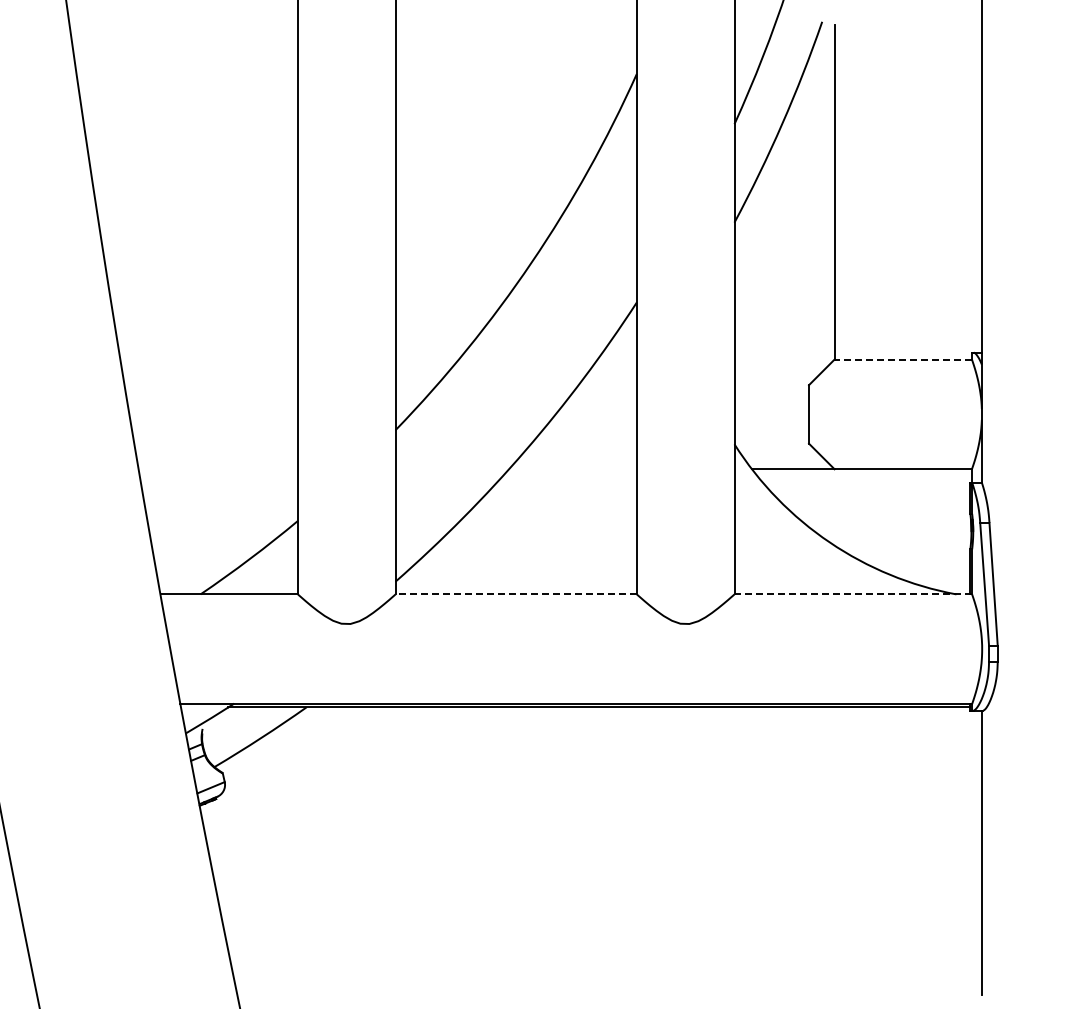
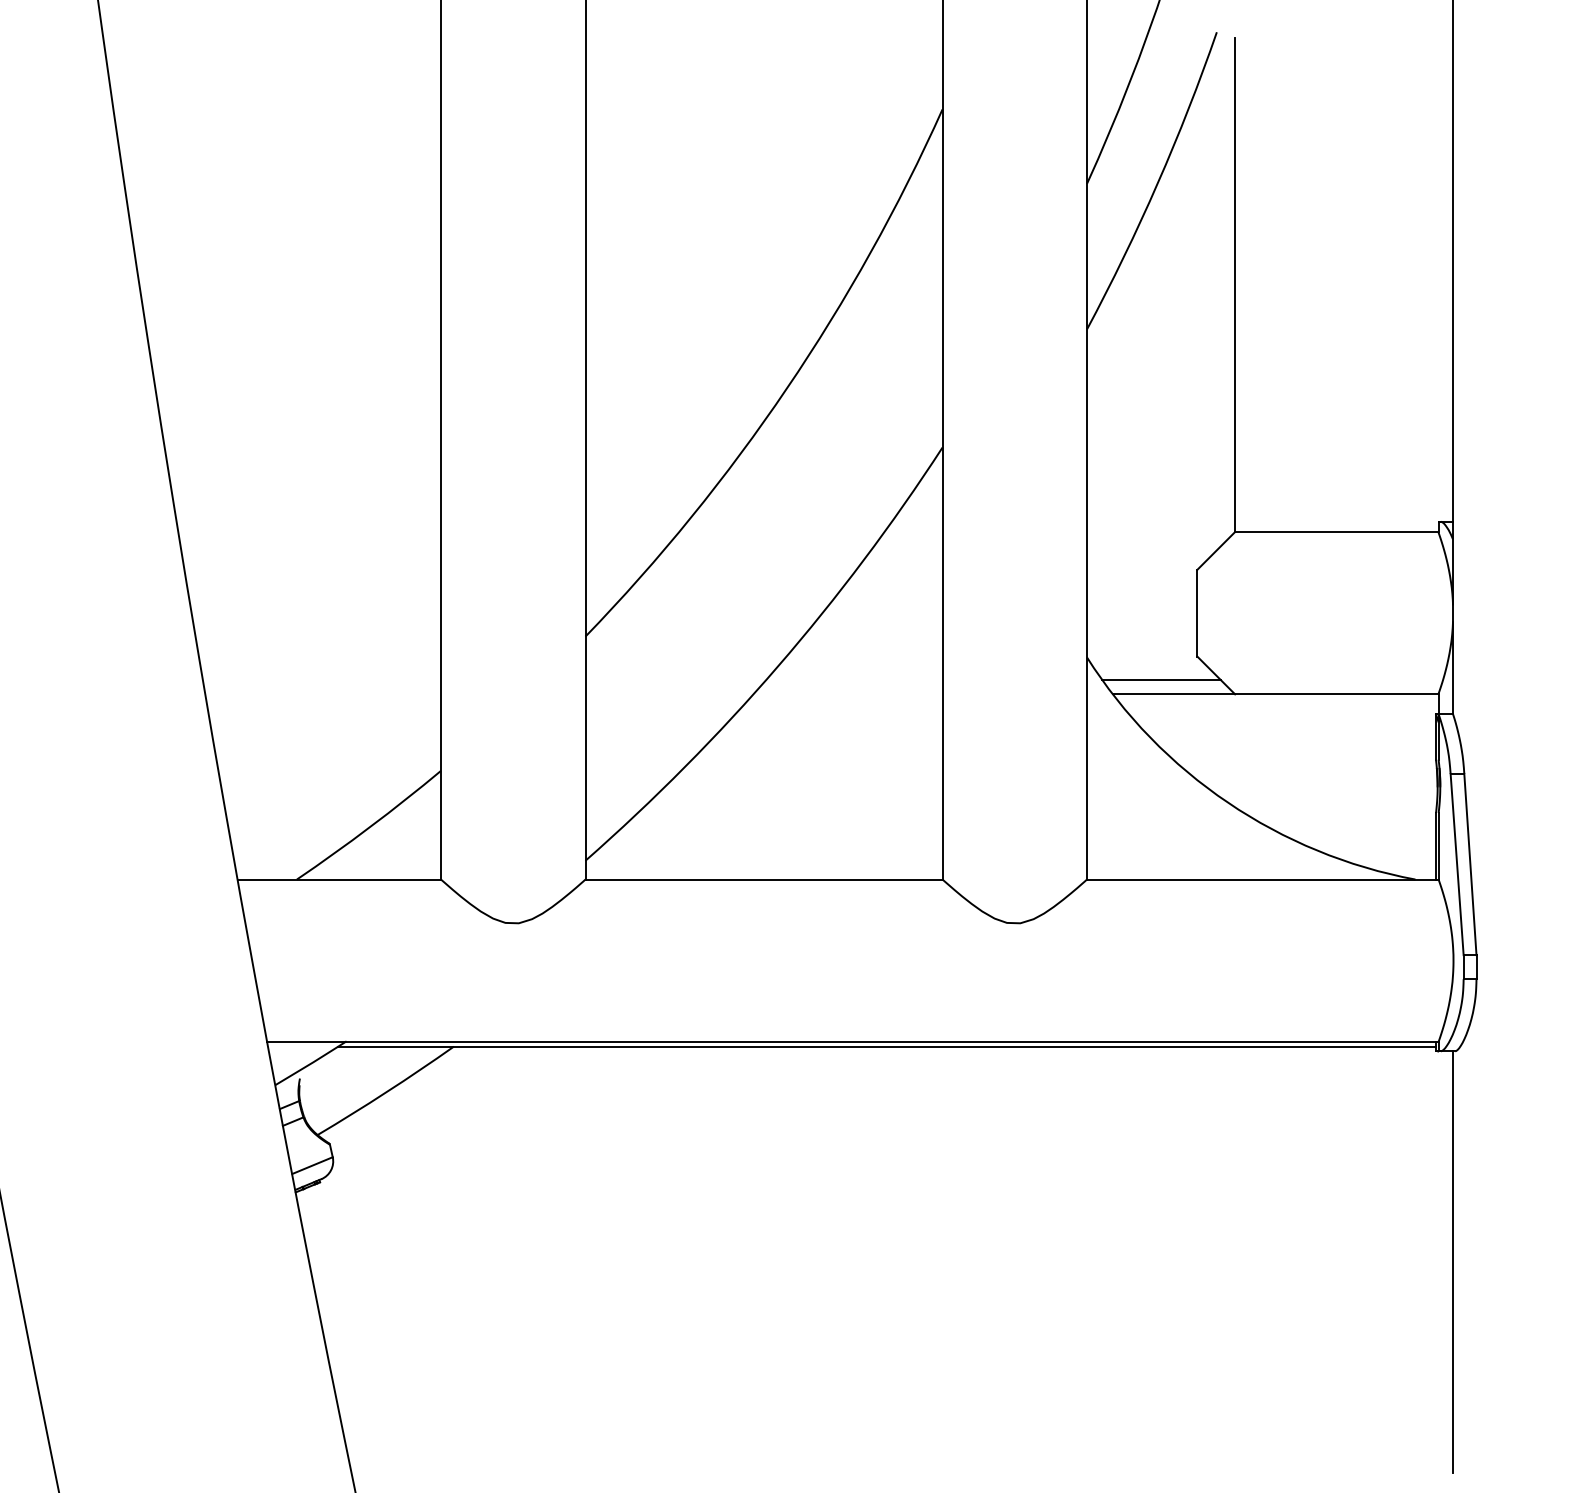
line: (903, 359) -> (1337, 531), dashed -> solid
line: (784, 459) -> (1161, 679), added
line: (516, 594) -> (764, 879), dashed -> solid
line: (853, 594) -> (1263, 879), dashed -> solid

